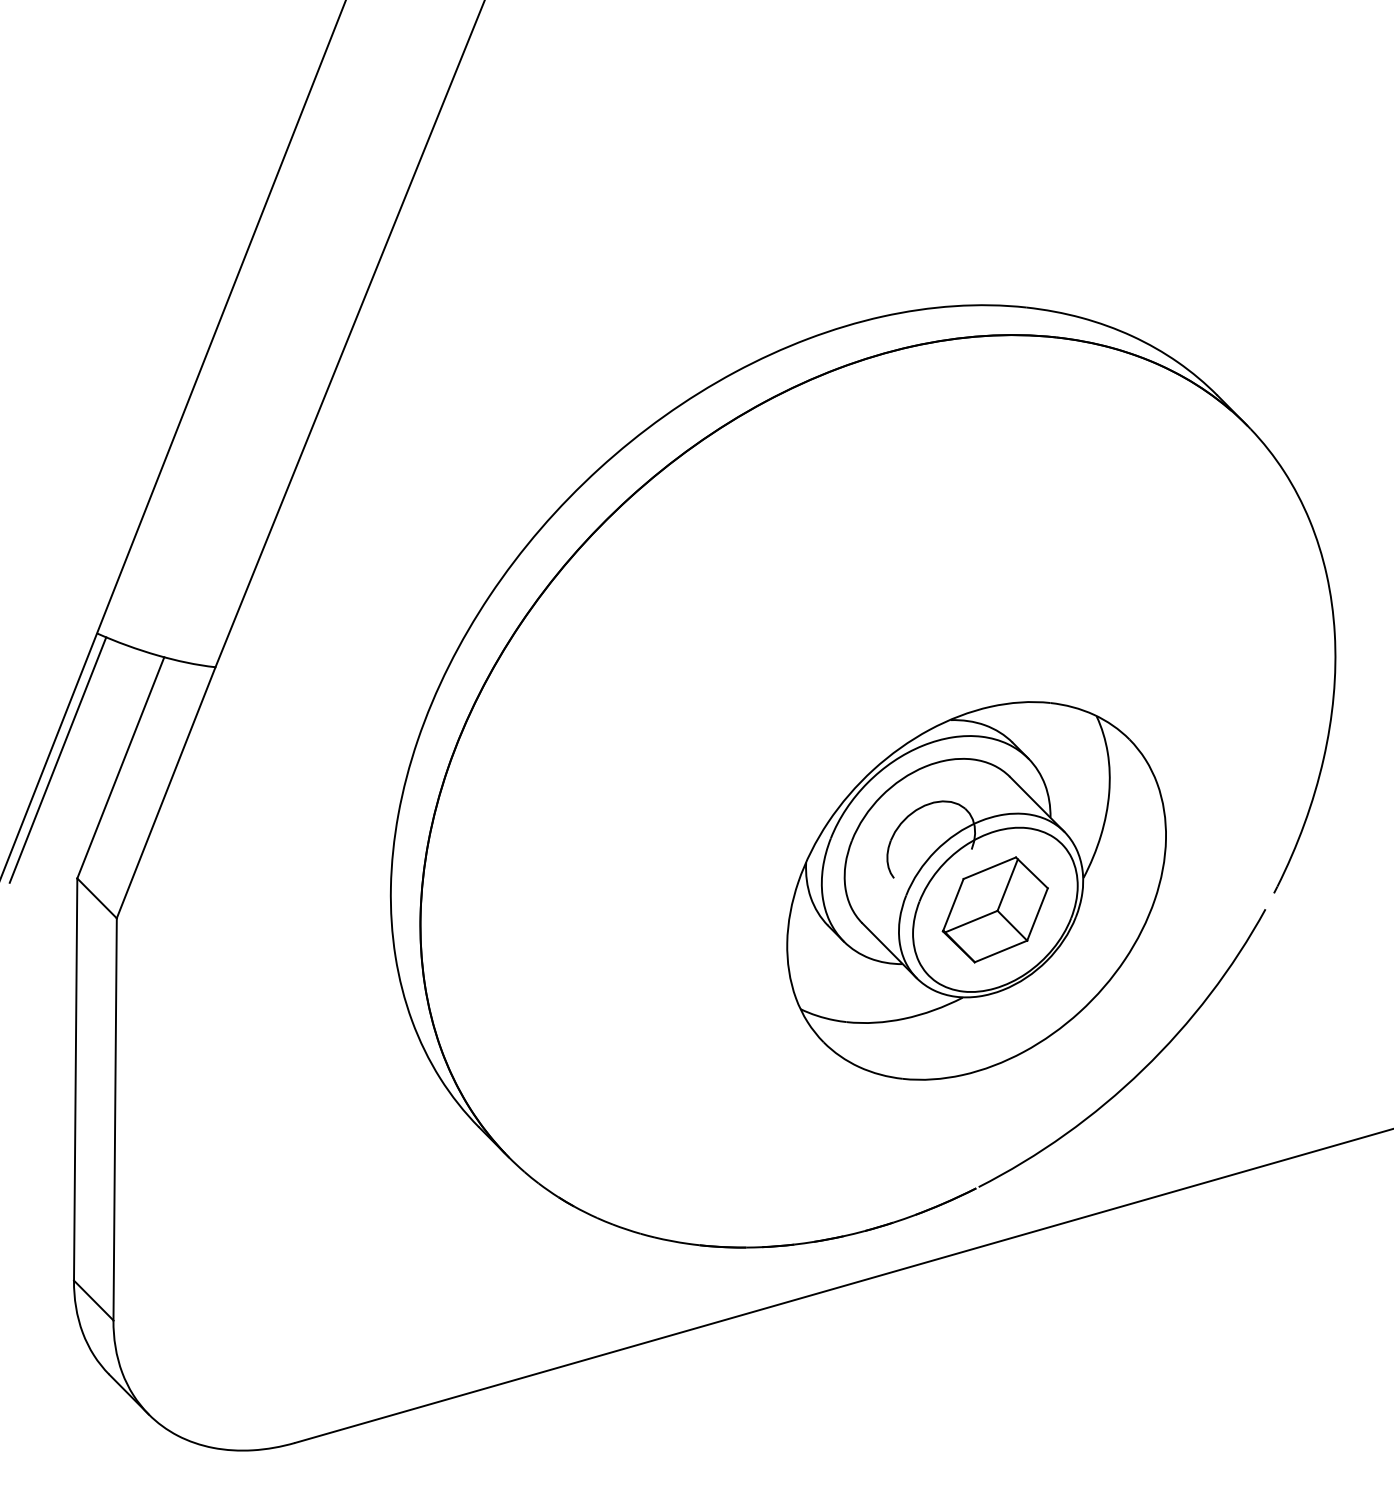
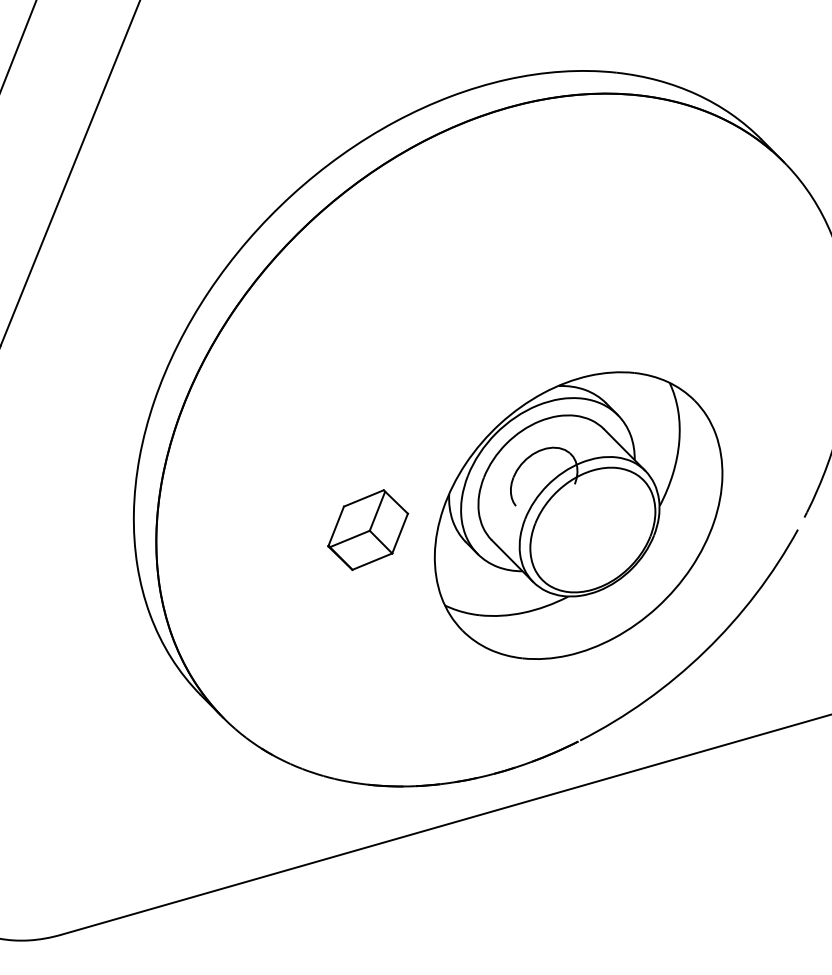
part: (994, 909) -> (367, 529), moved

